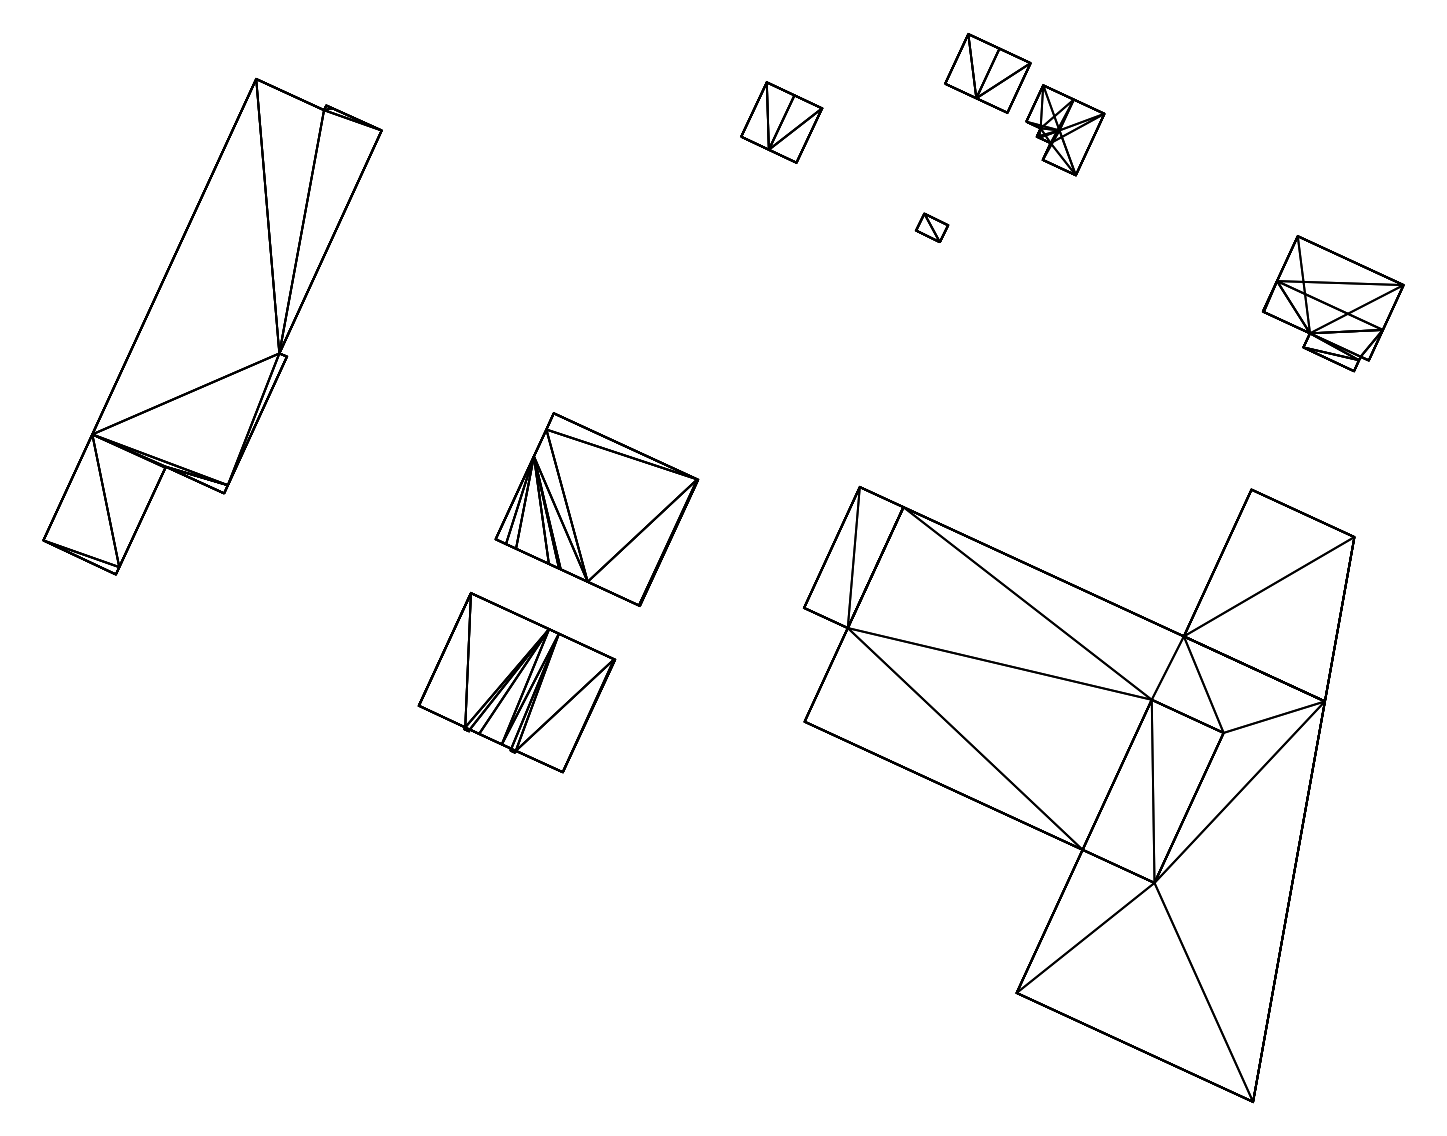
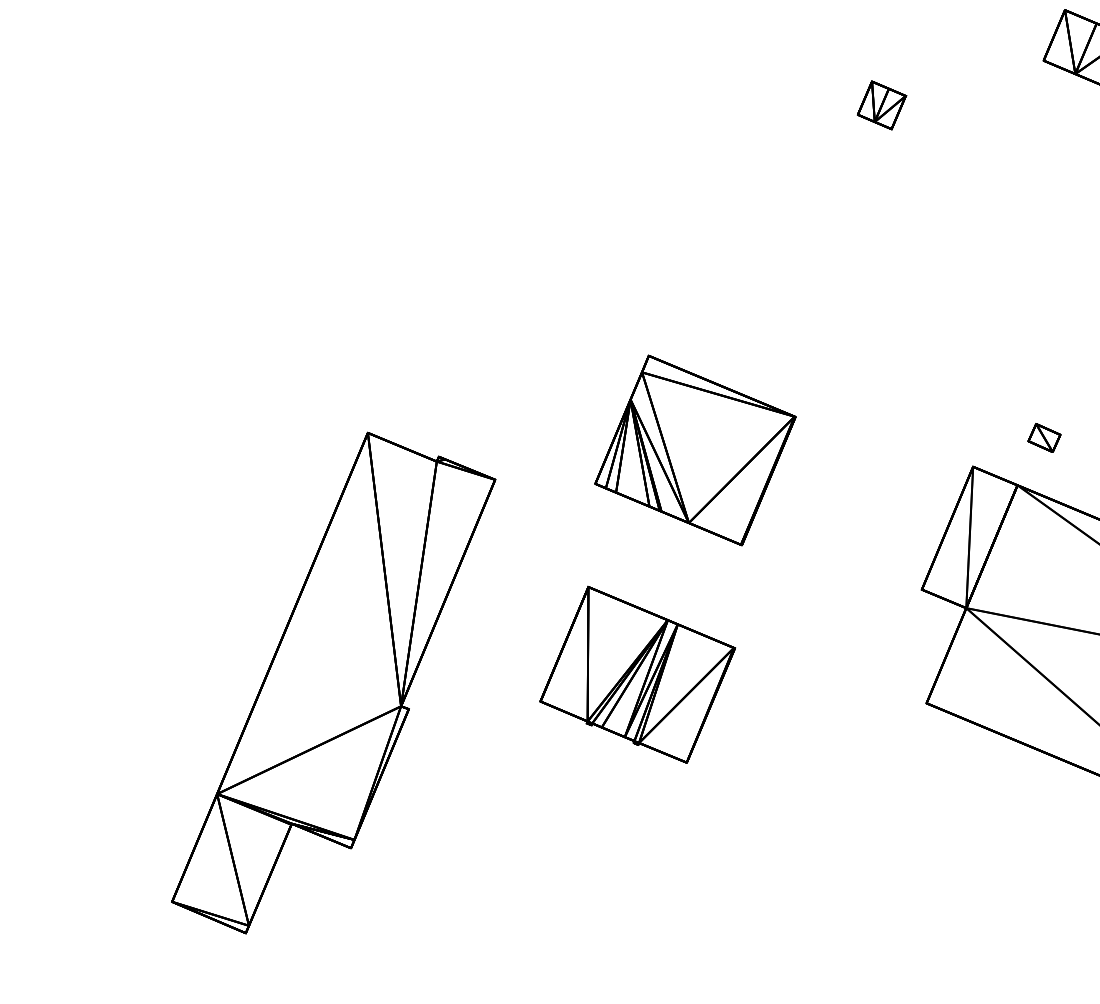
part: (781, 122) -> (881, 105), size x0.6
part: (931, 227) -> (1043, 437), moved
part: (212, 326) -> (333, 681), moved
part: (596, 509) -> (695, 450), moved

